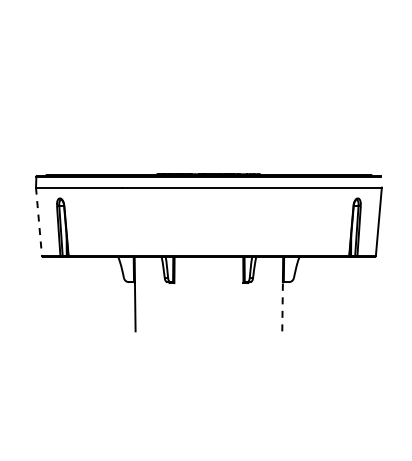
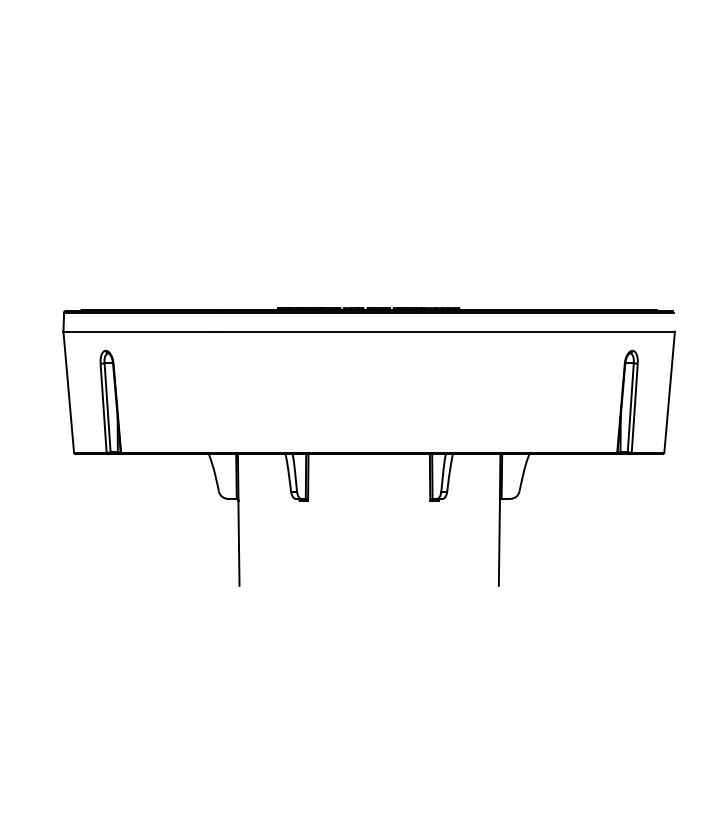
line: (39, 222) -> (69, 393), dashed -> solid
line: (282, 306) -> (499, 541), dashed -> solid

